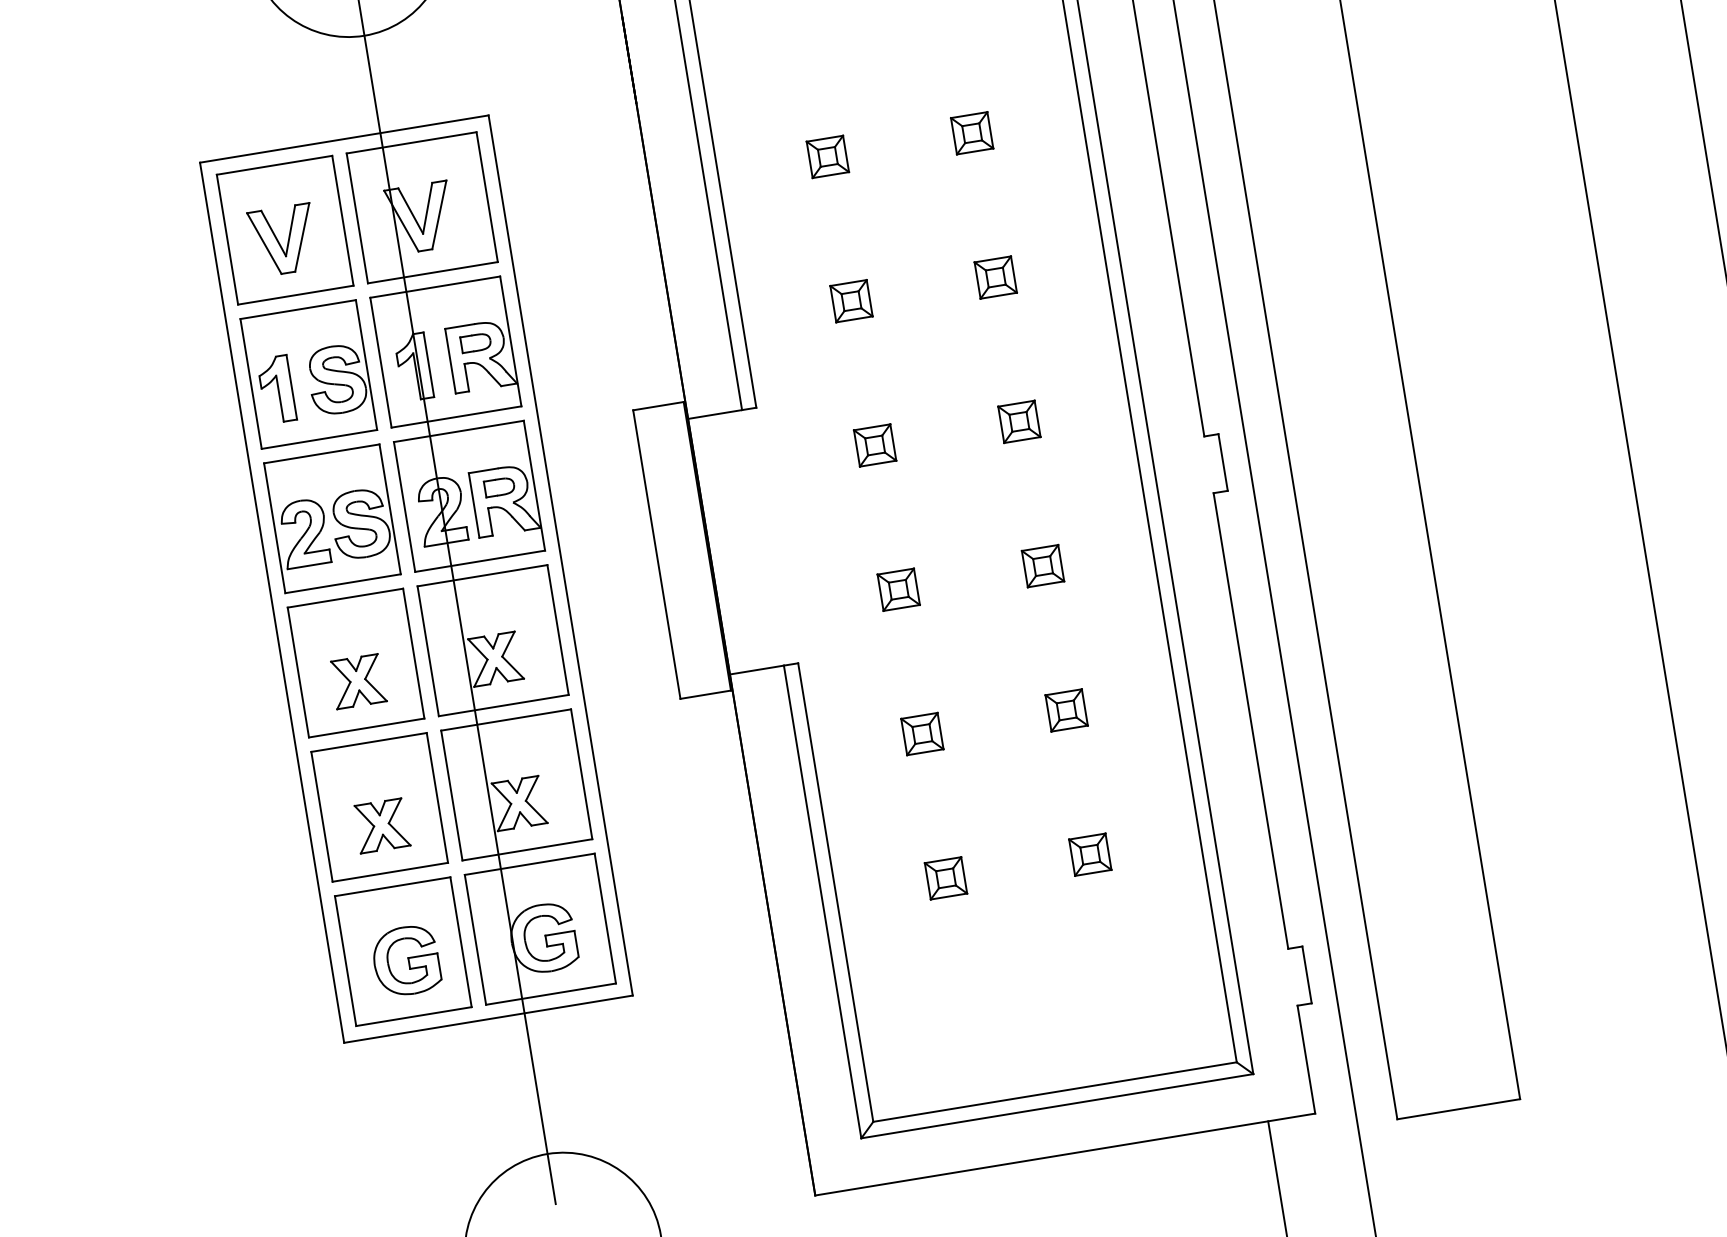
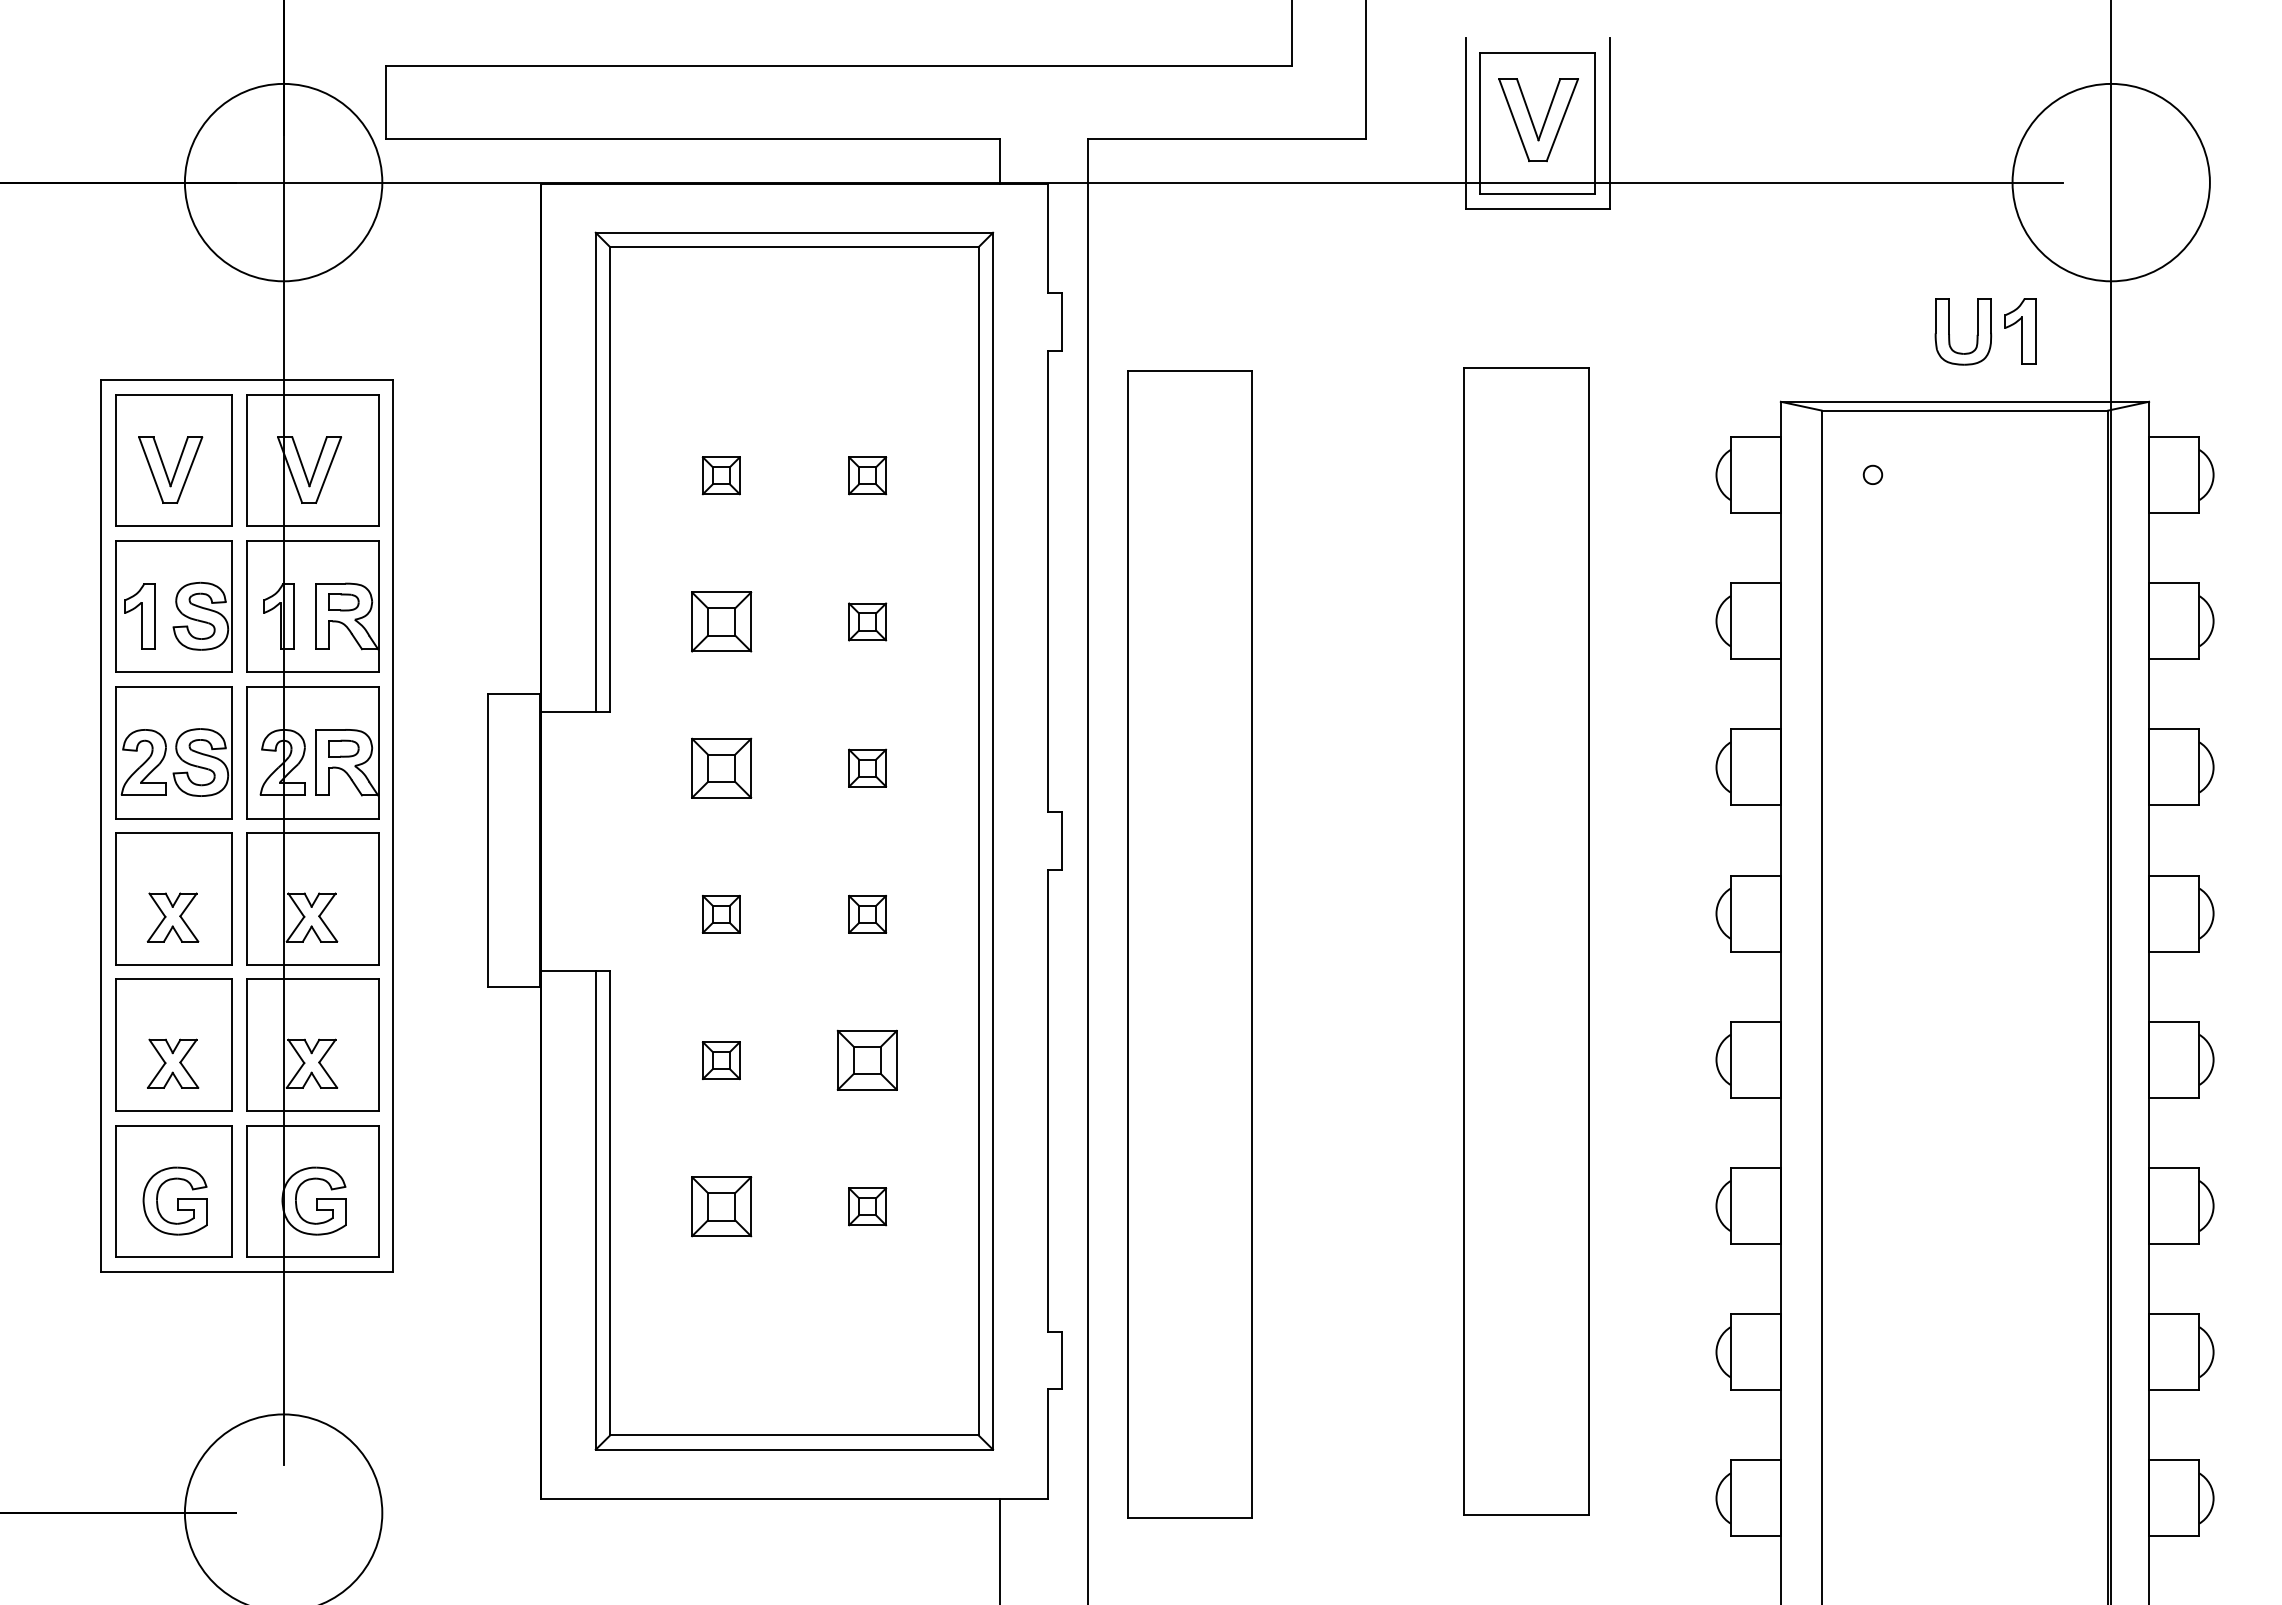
part: (850, 300) -> (720, 621), size x1.6
part: (874, 444) -> (720, 767), size x1.6
part: (1066, 710) -> (867, 1060), size x1.6
part: (945, 878) -> (720, 1206), size x1.6

